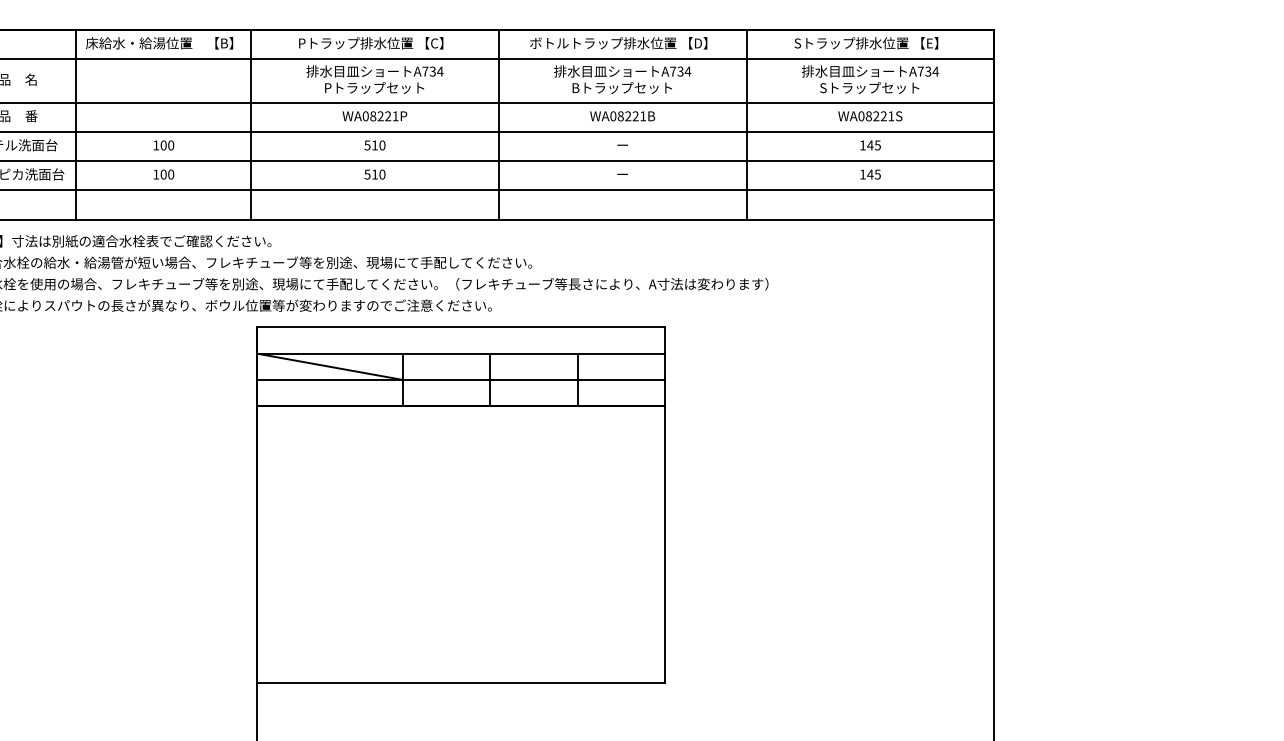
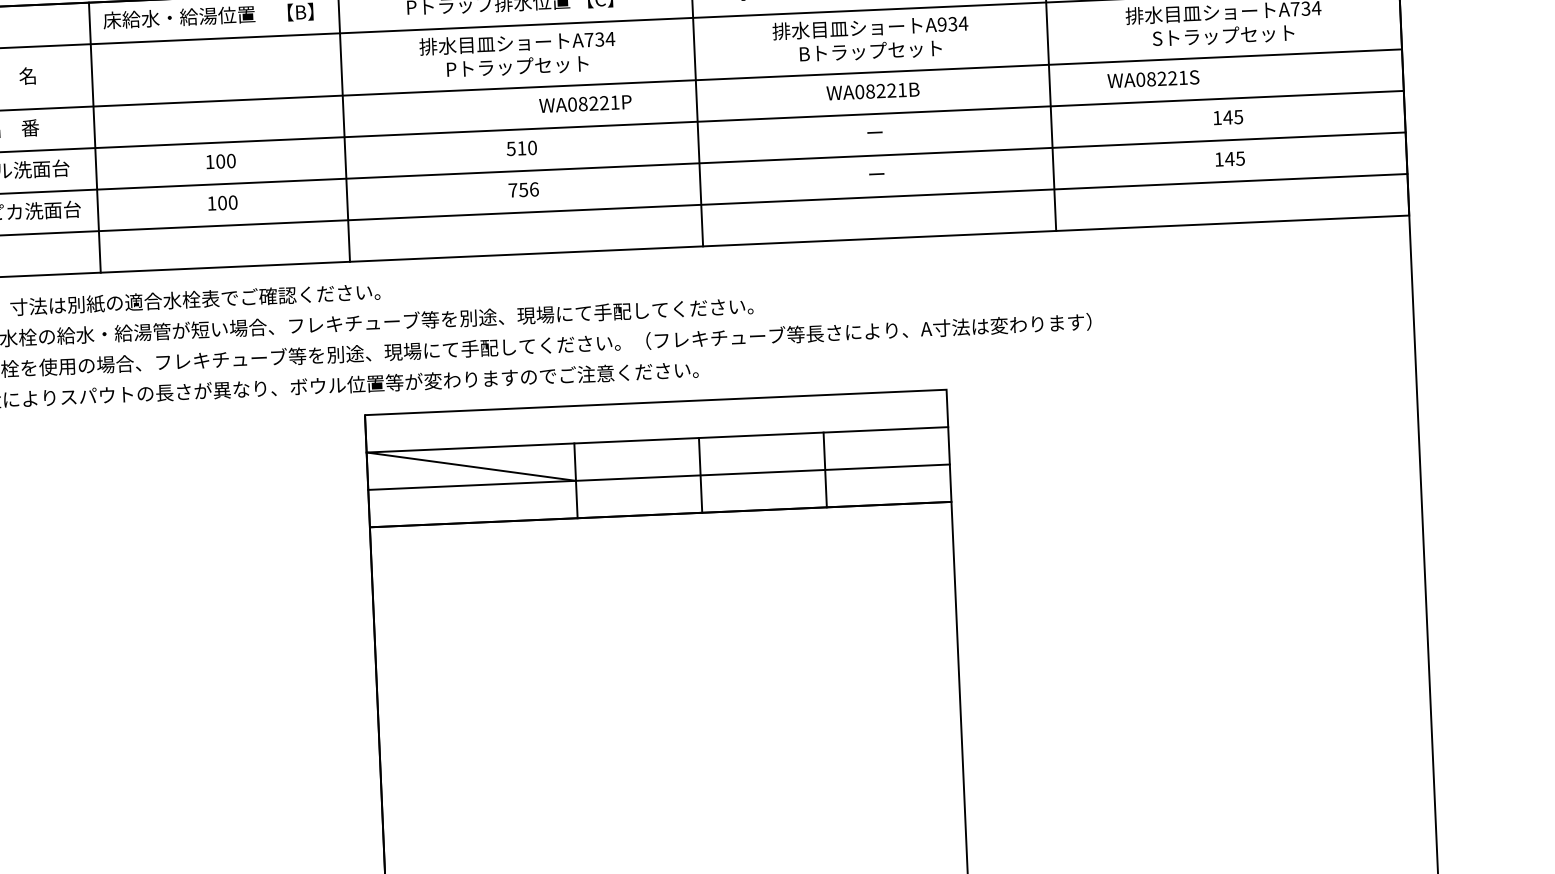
text: (673, 71) -> (942, 24), A734 -> A934
text: (374, 116) -> (584, 104), moved
text: (870, 116) -> (1153, 79), moved
text: (374, 174) -> (522, 189), 510 -> 756

